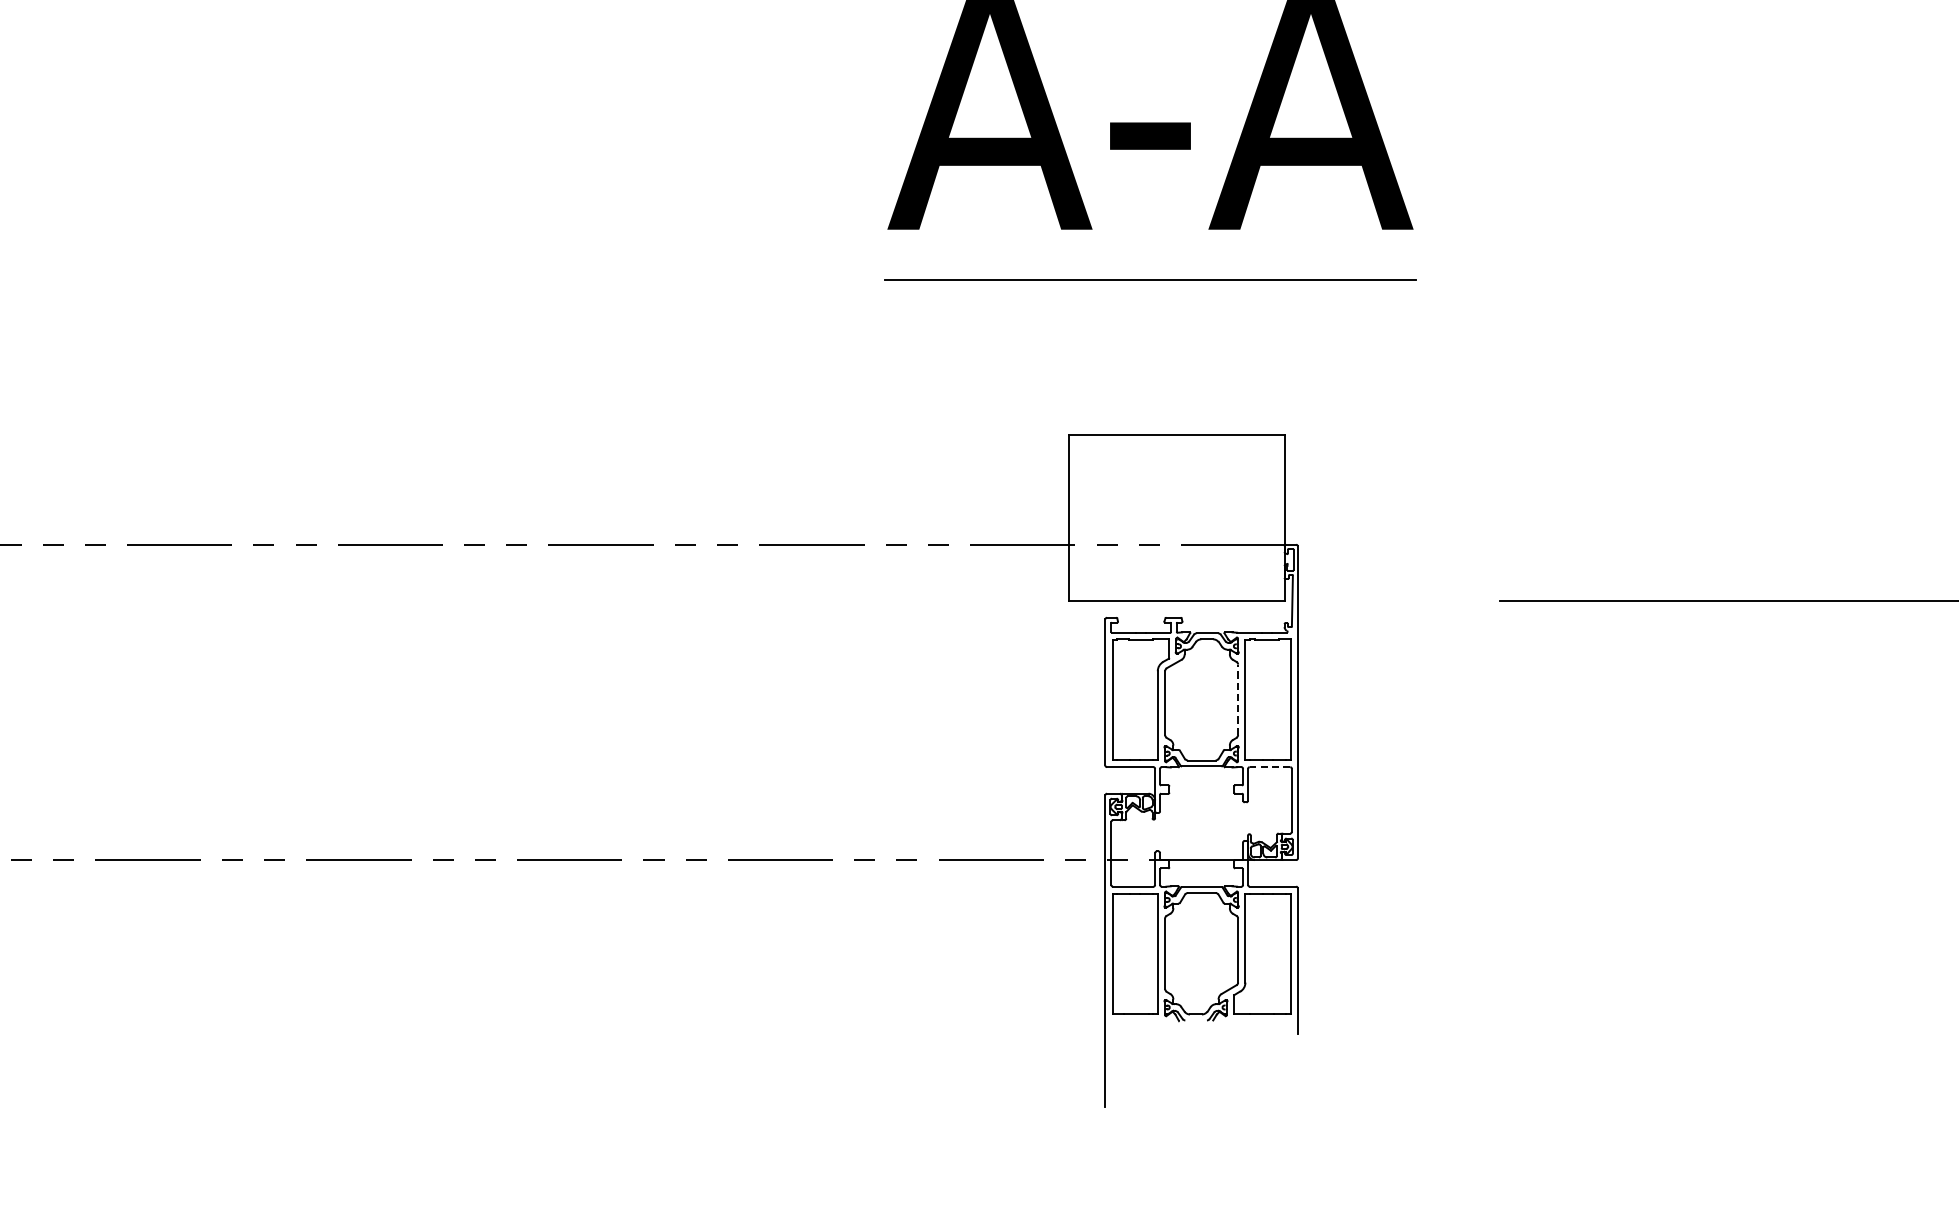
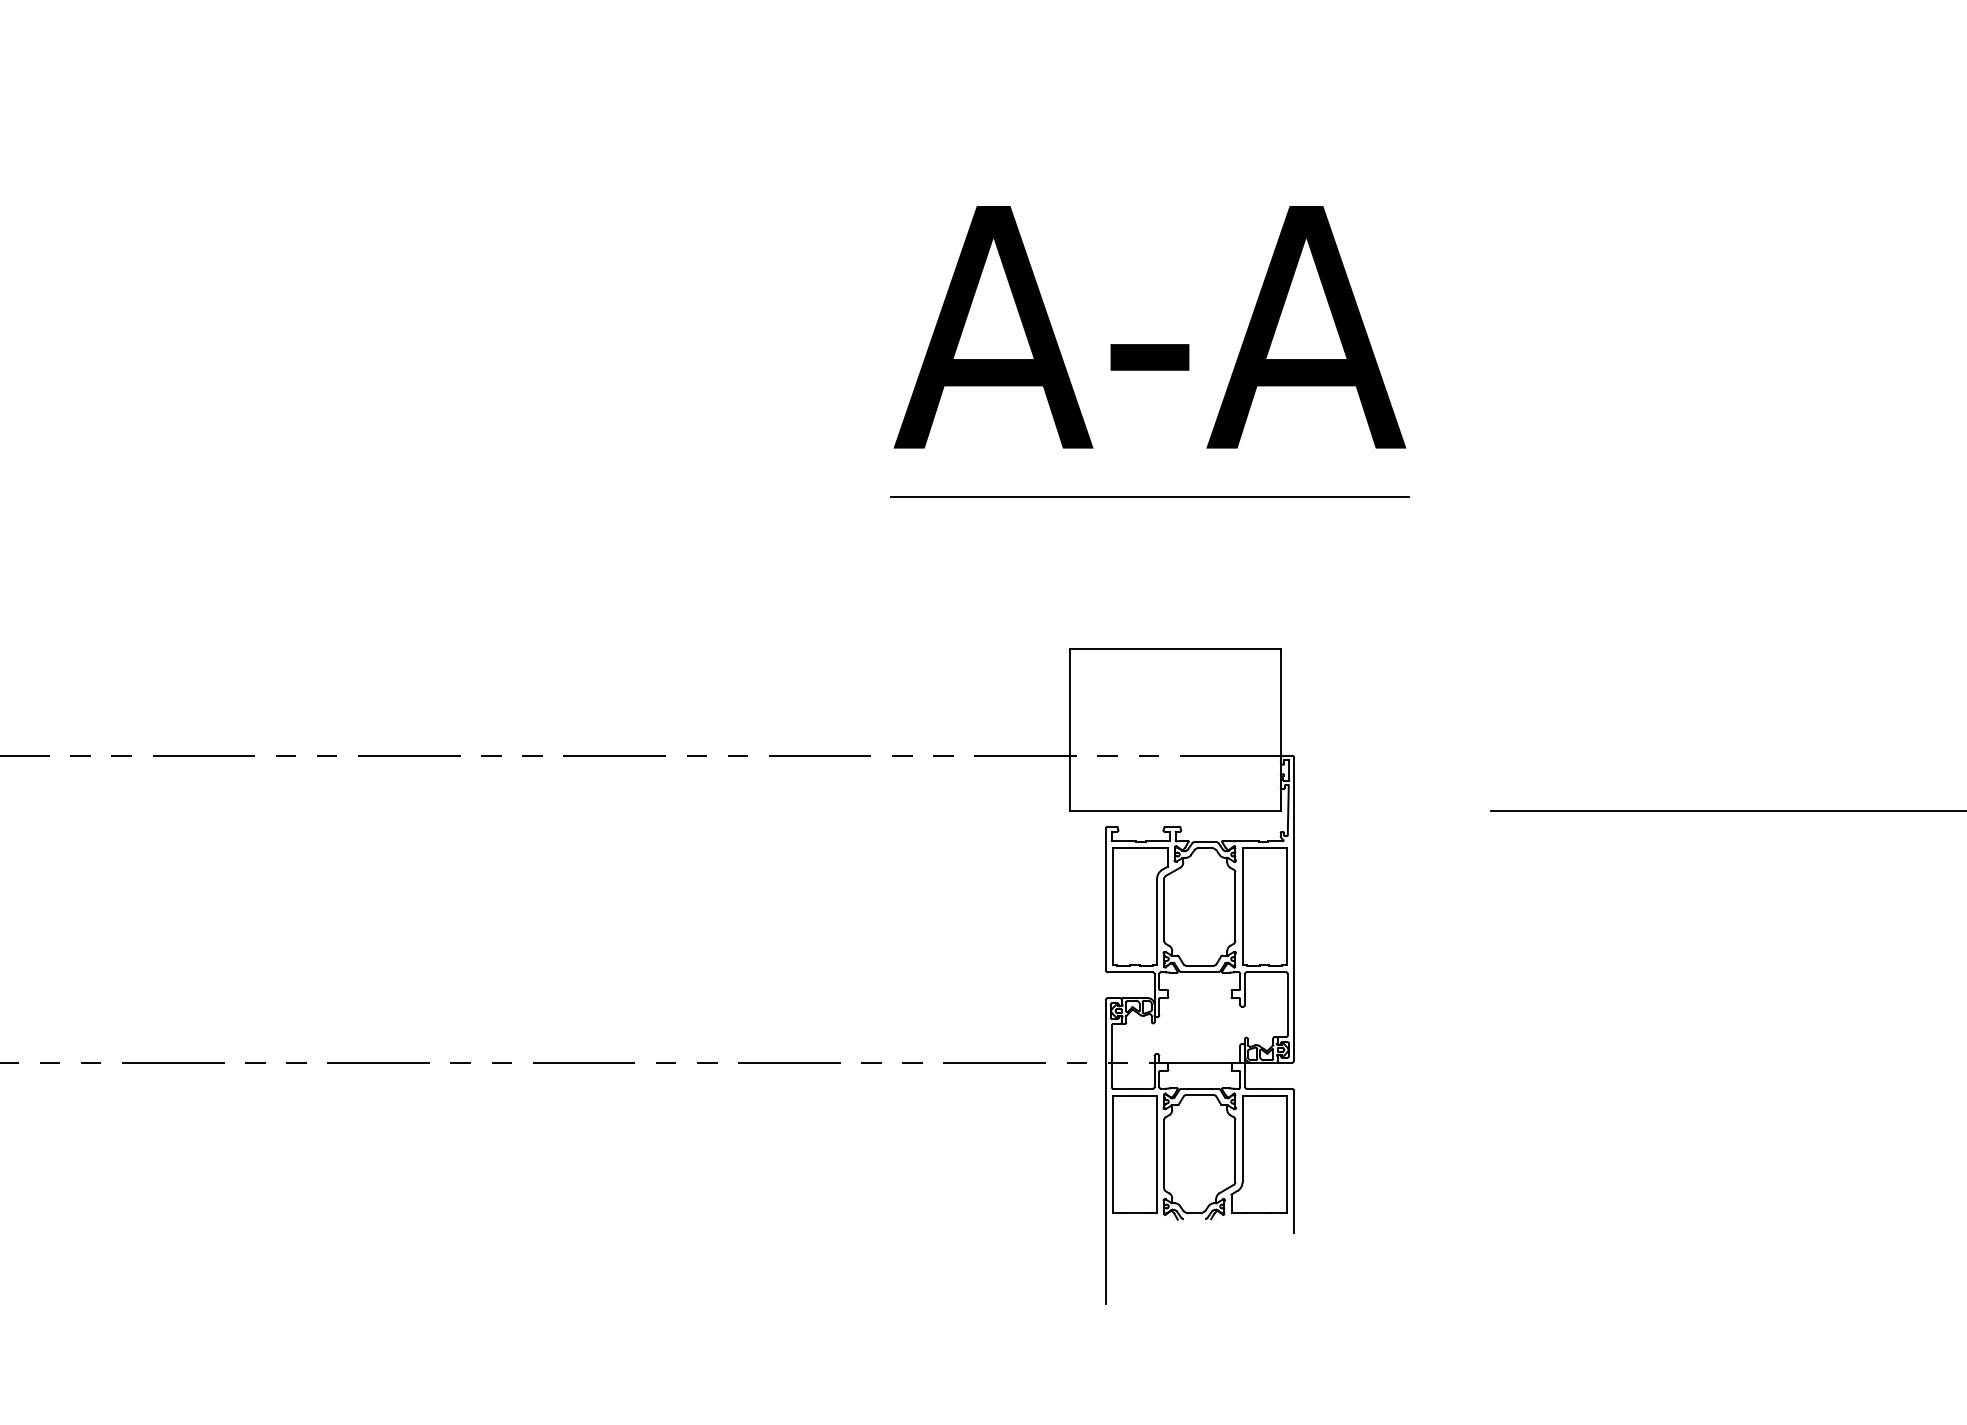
line: (1238, 699) -> (1235, 906), dashed -> solid
line: (1270, 767) -> (1266, 972), dashed -> solid

